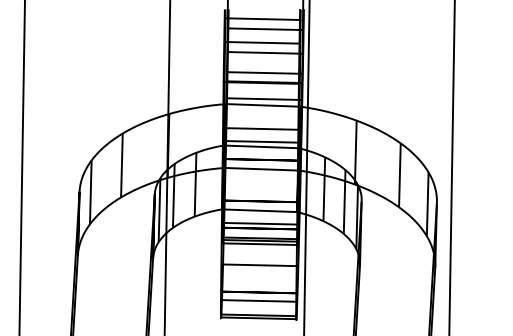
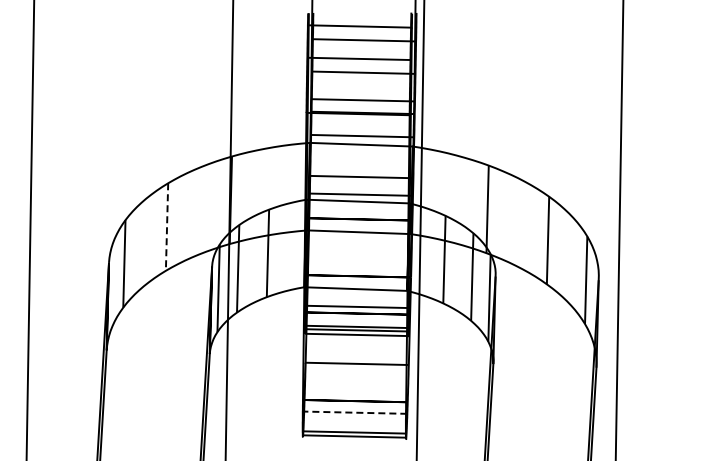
line: (122, 165) -> (167, 227), solid -> dashed
line: (259, 300) -> (355, 412), solid -> dashed

